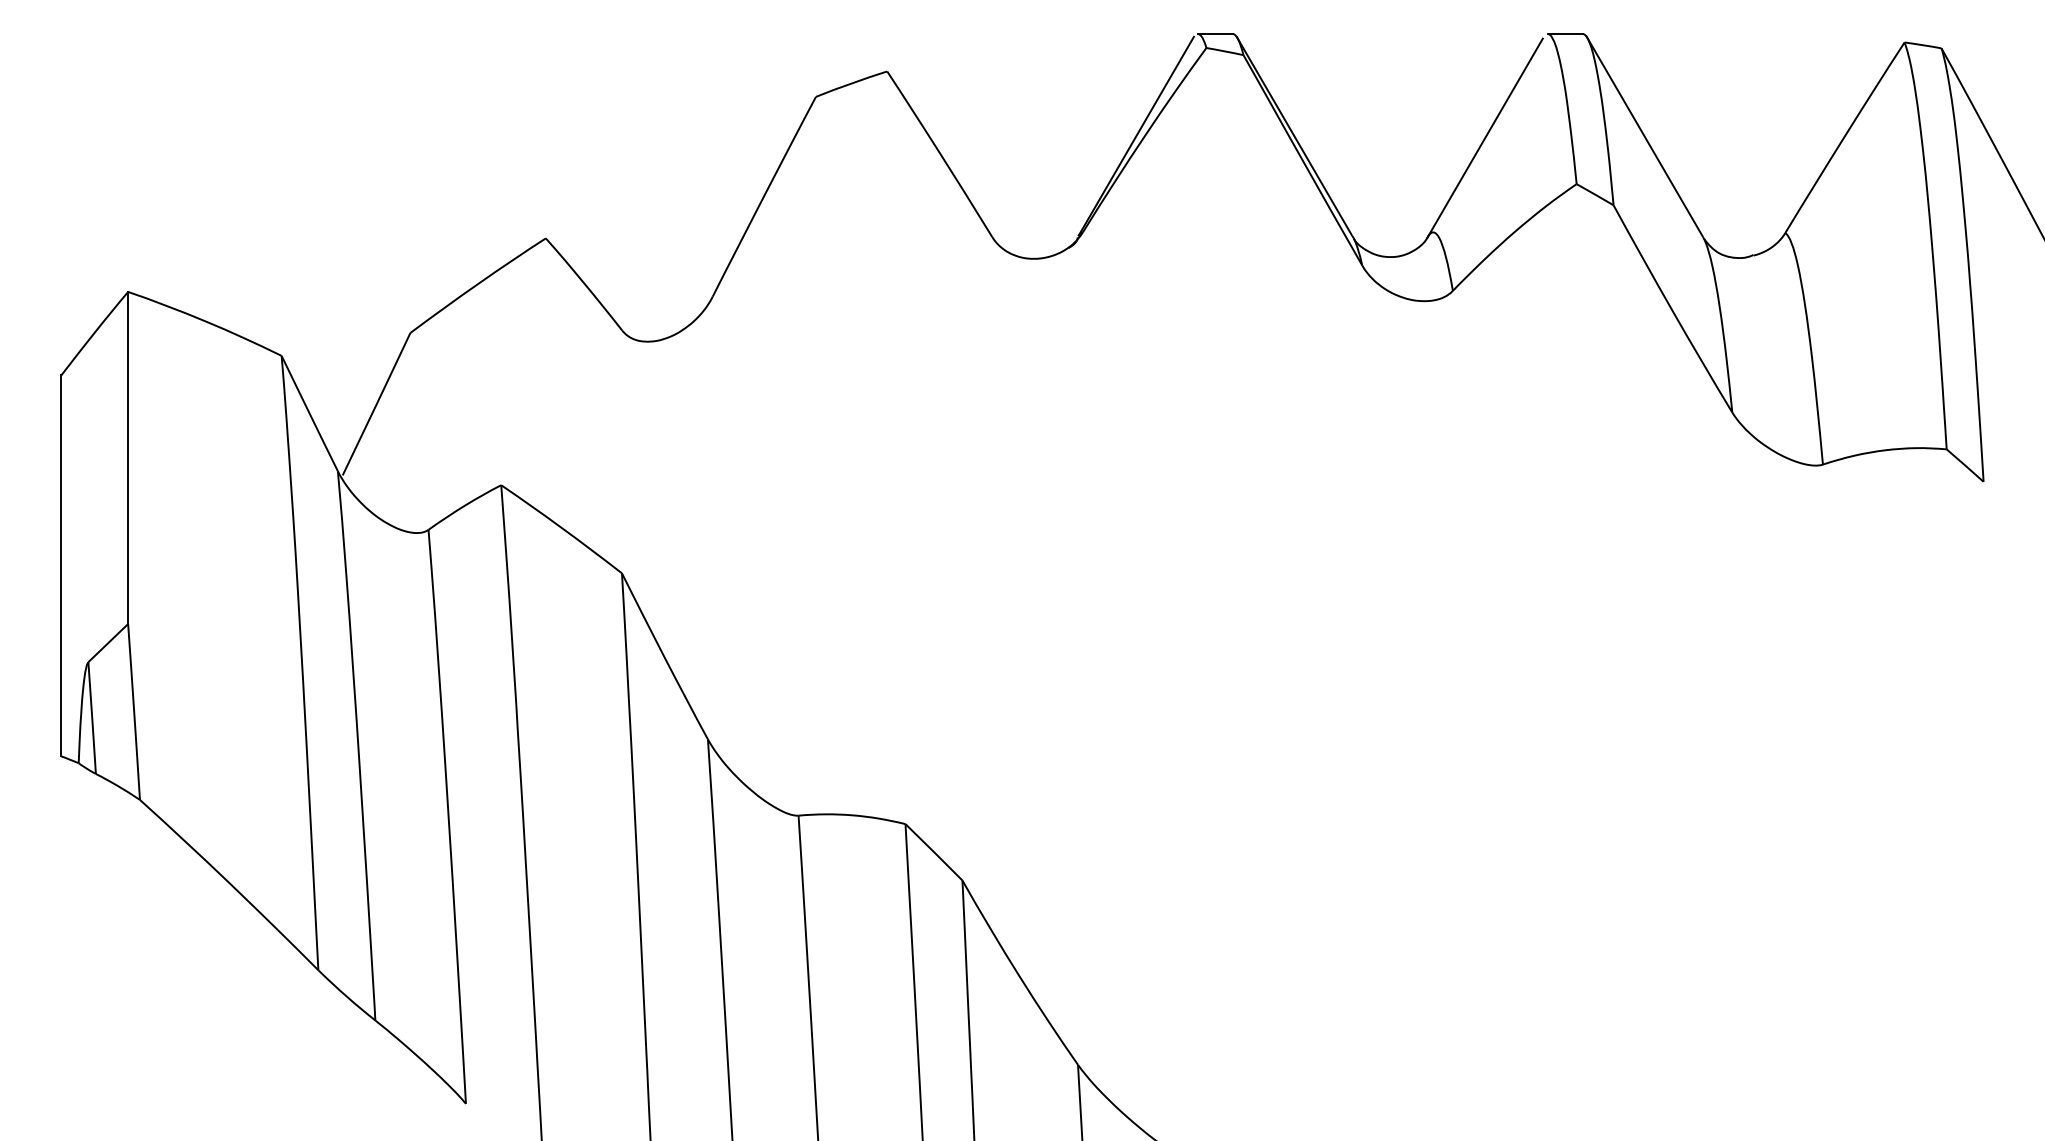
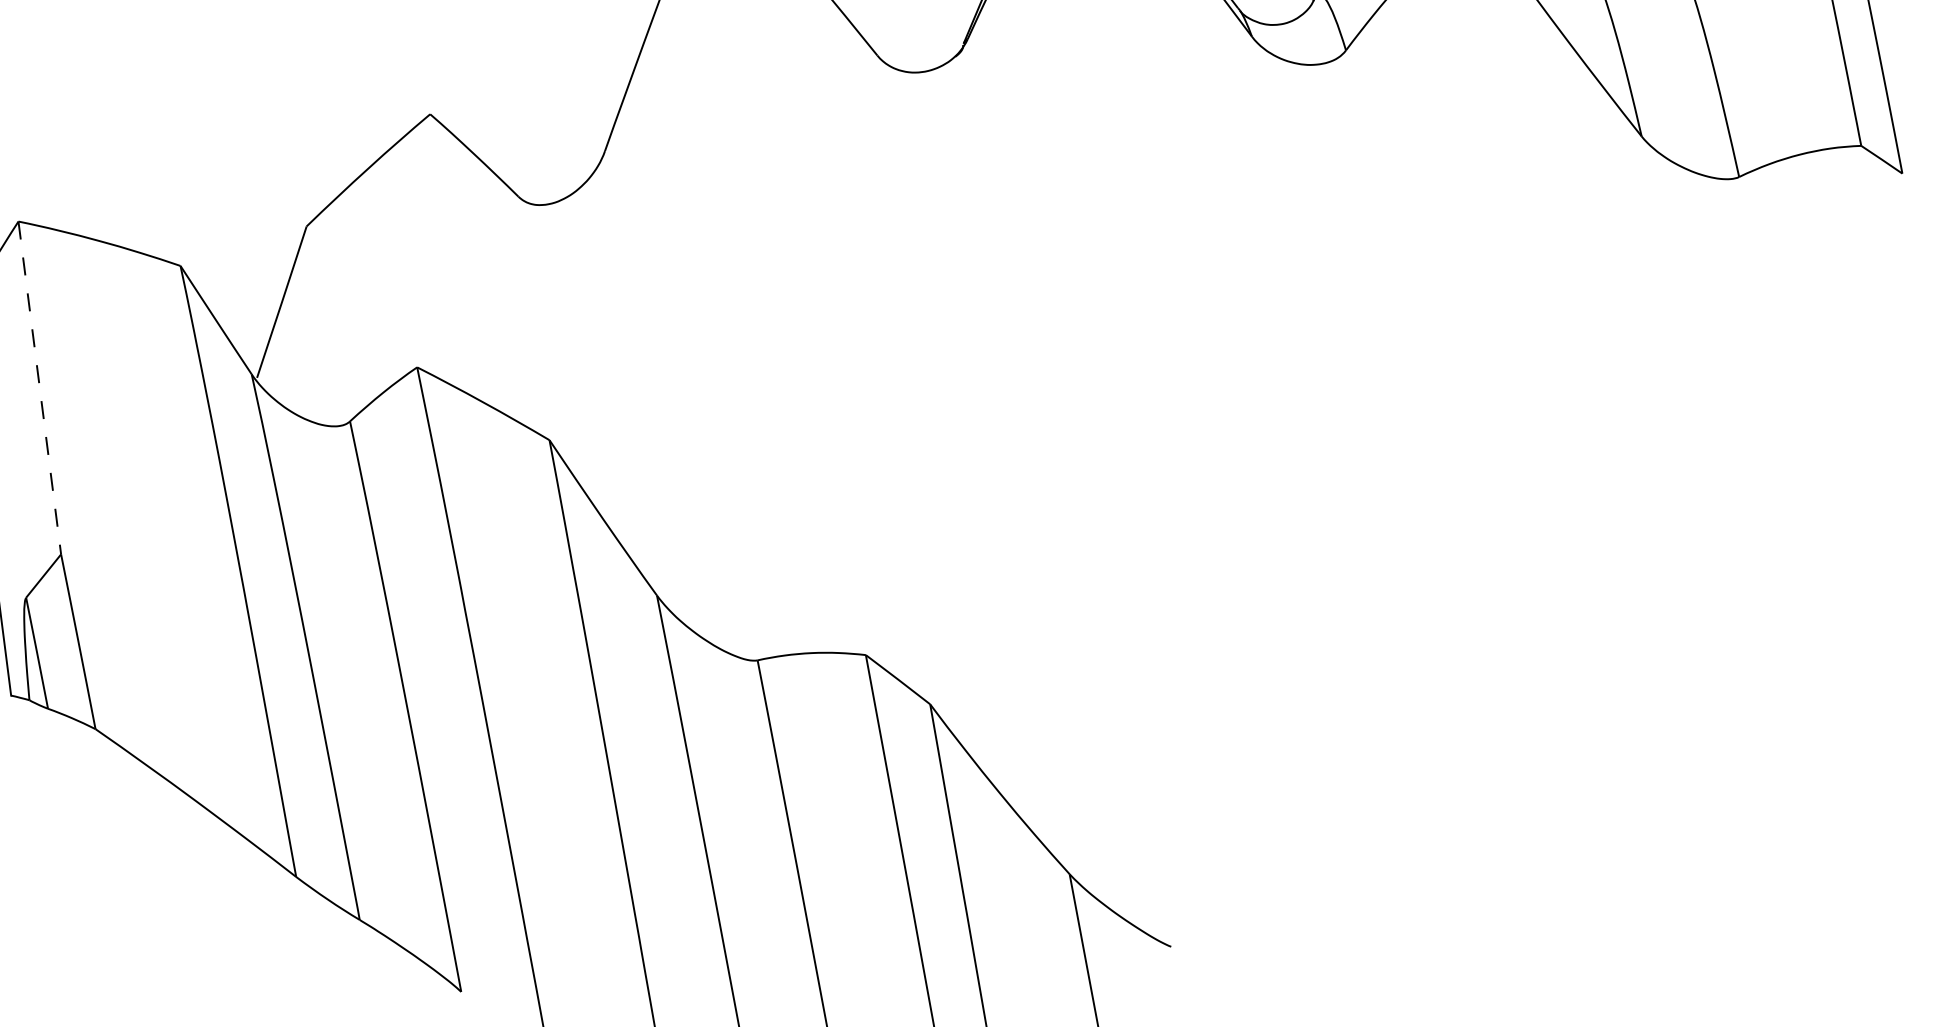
line: (128, 458) -> (40, 388), solid -> dashed

